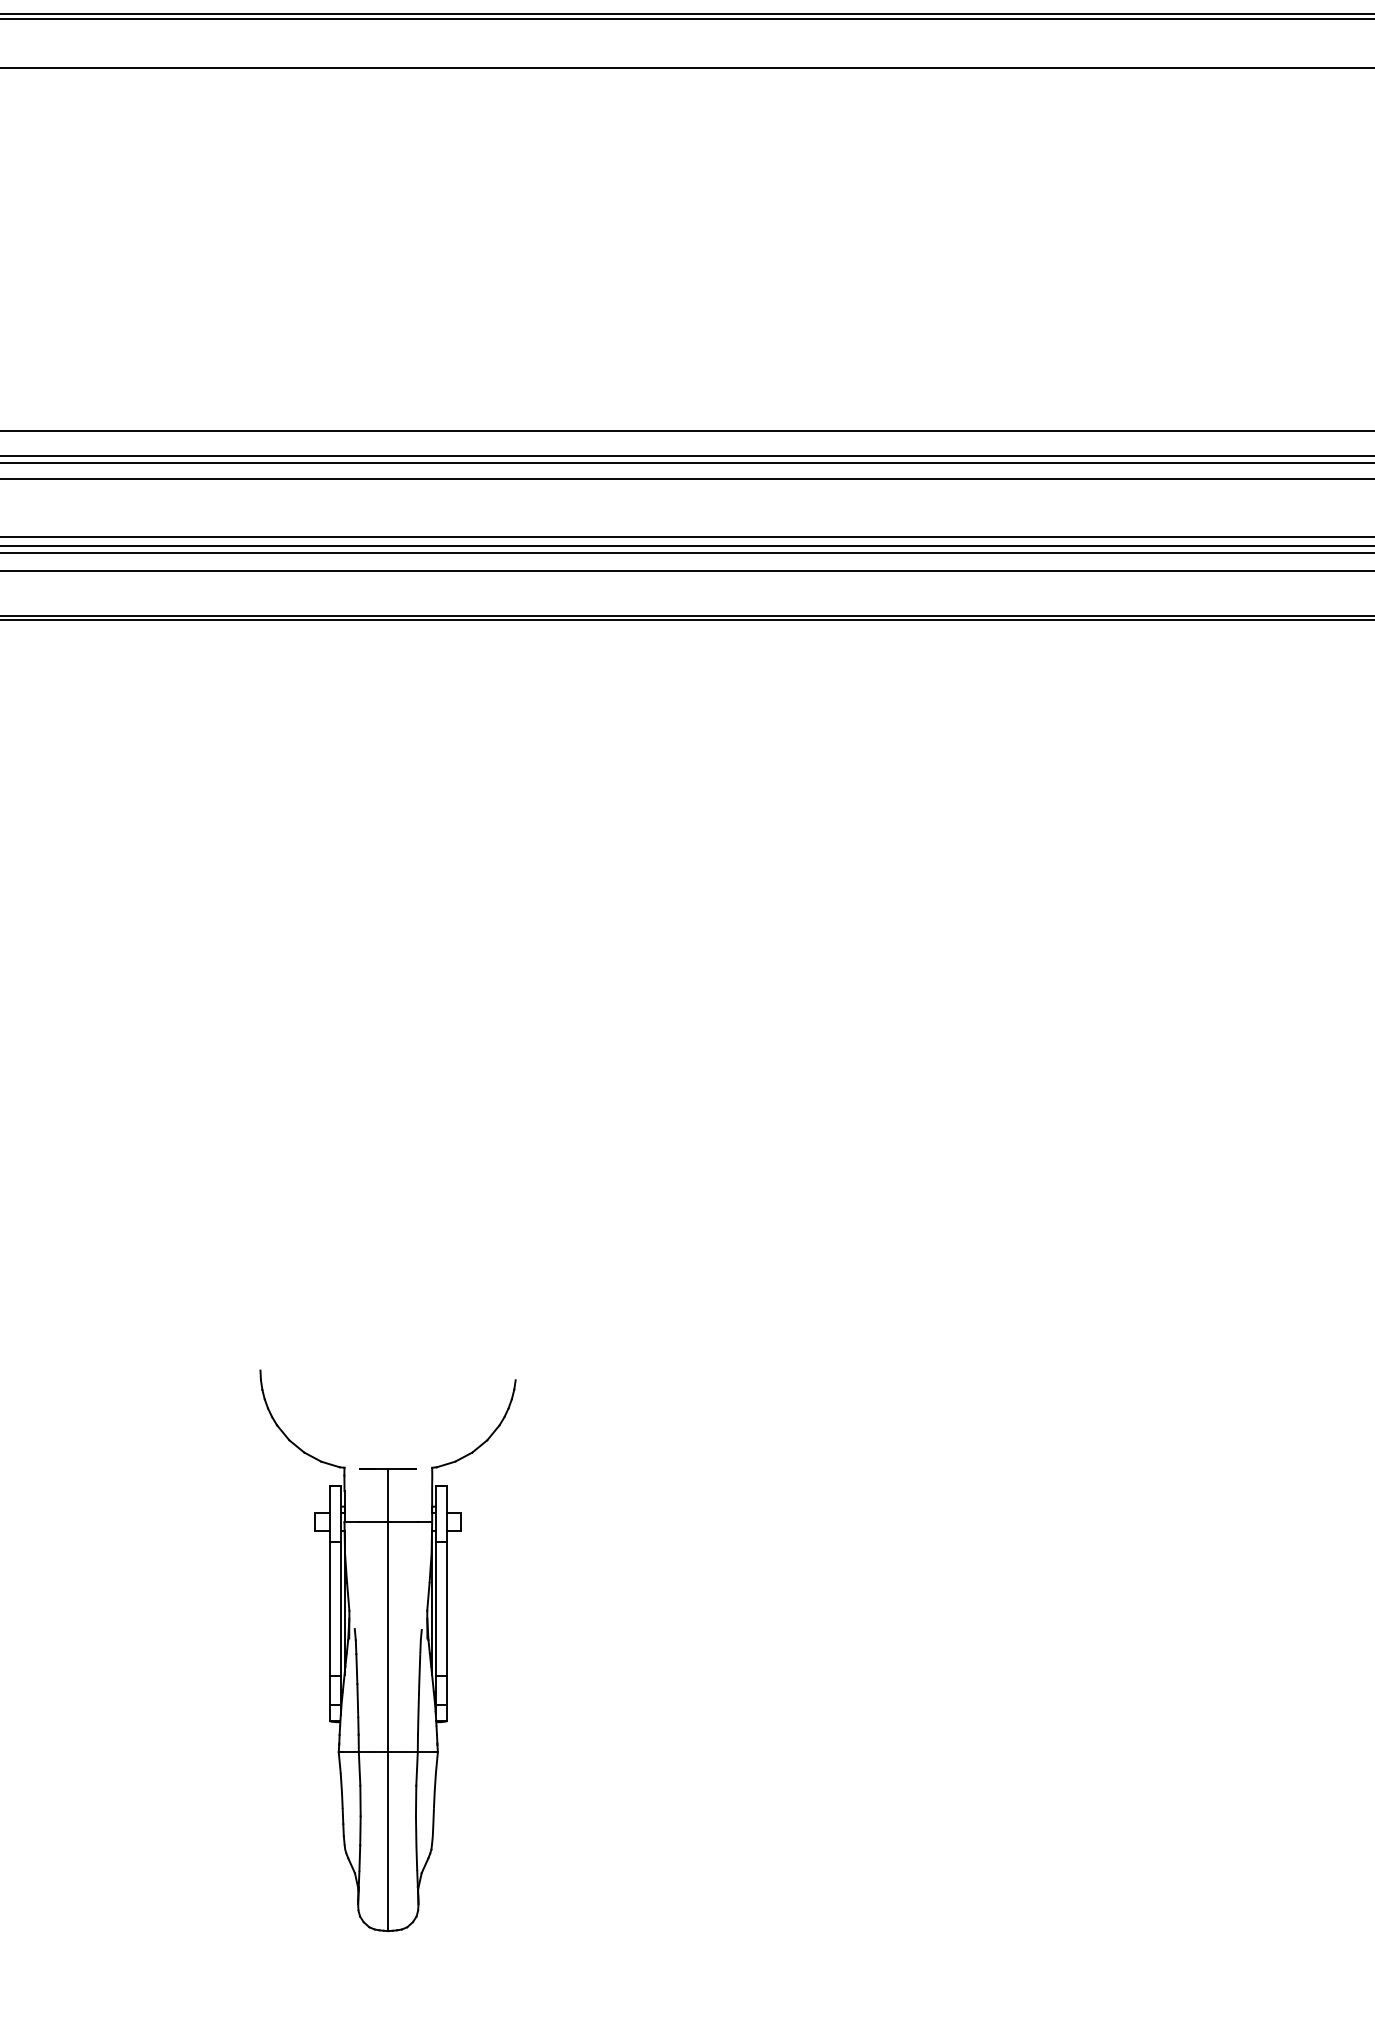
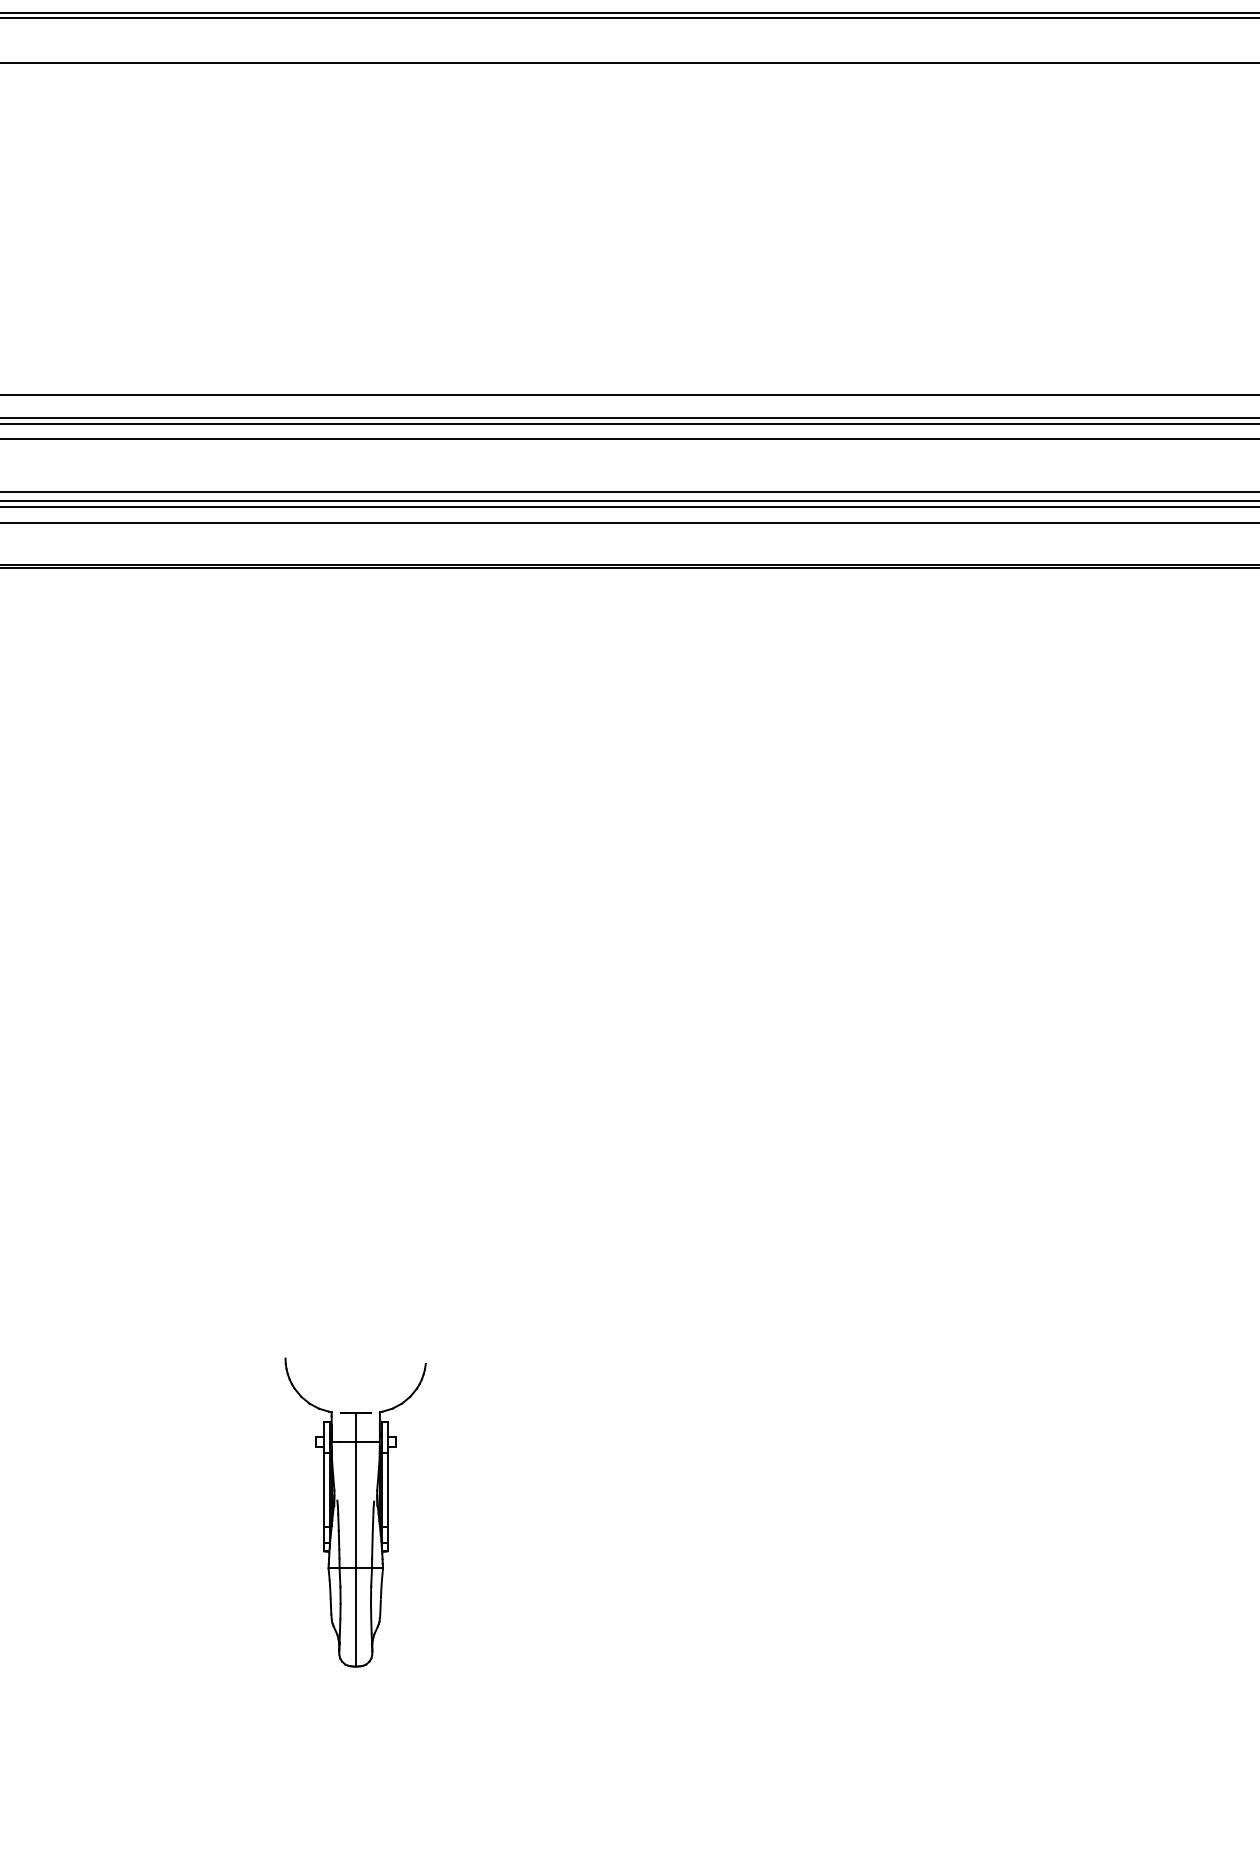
part: (387, 1650) -> (355, 1512), size x0.6

